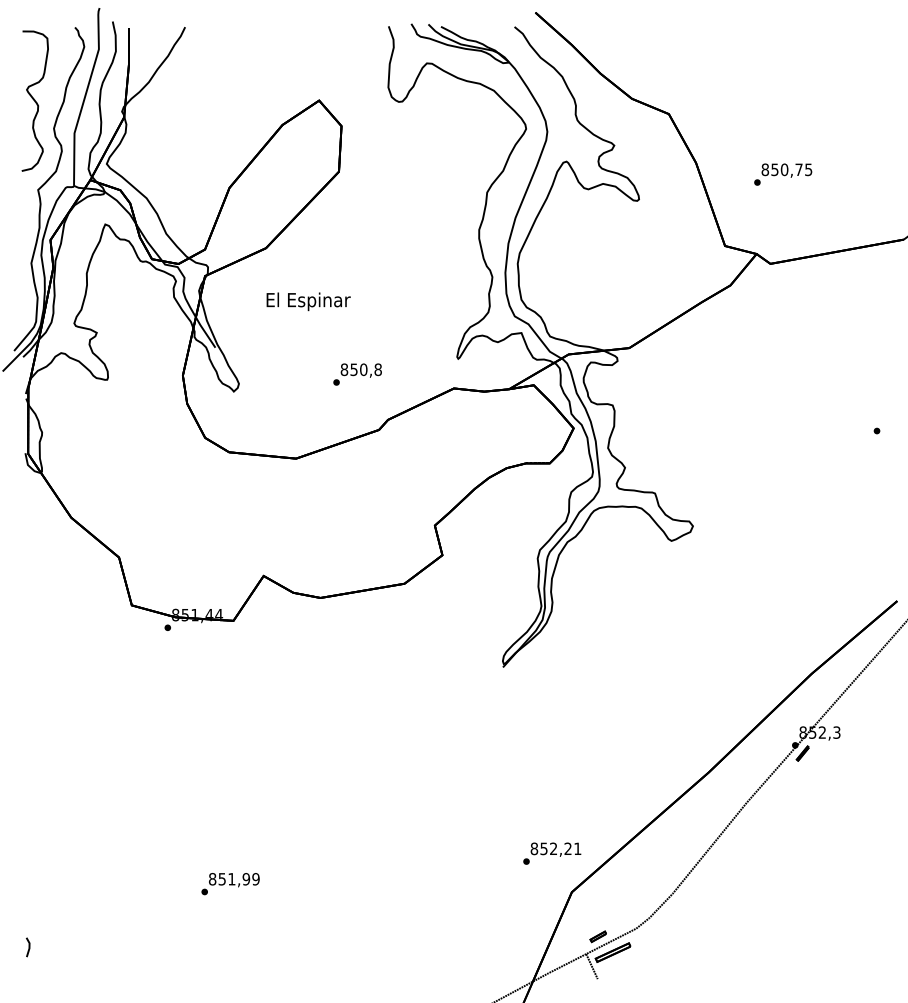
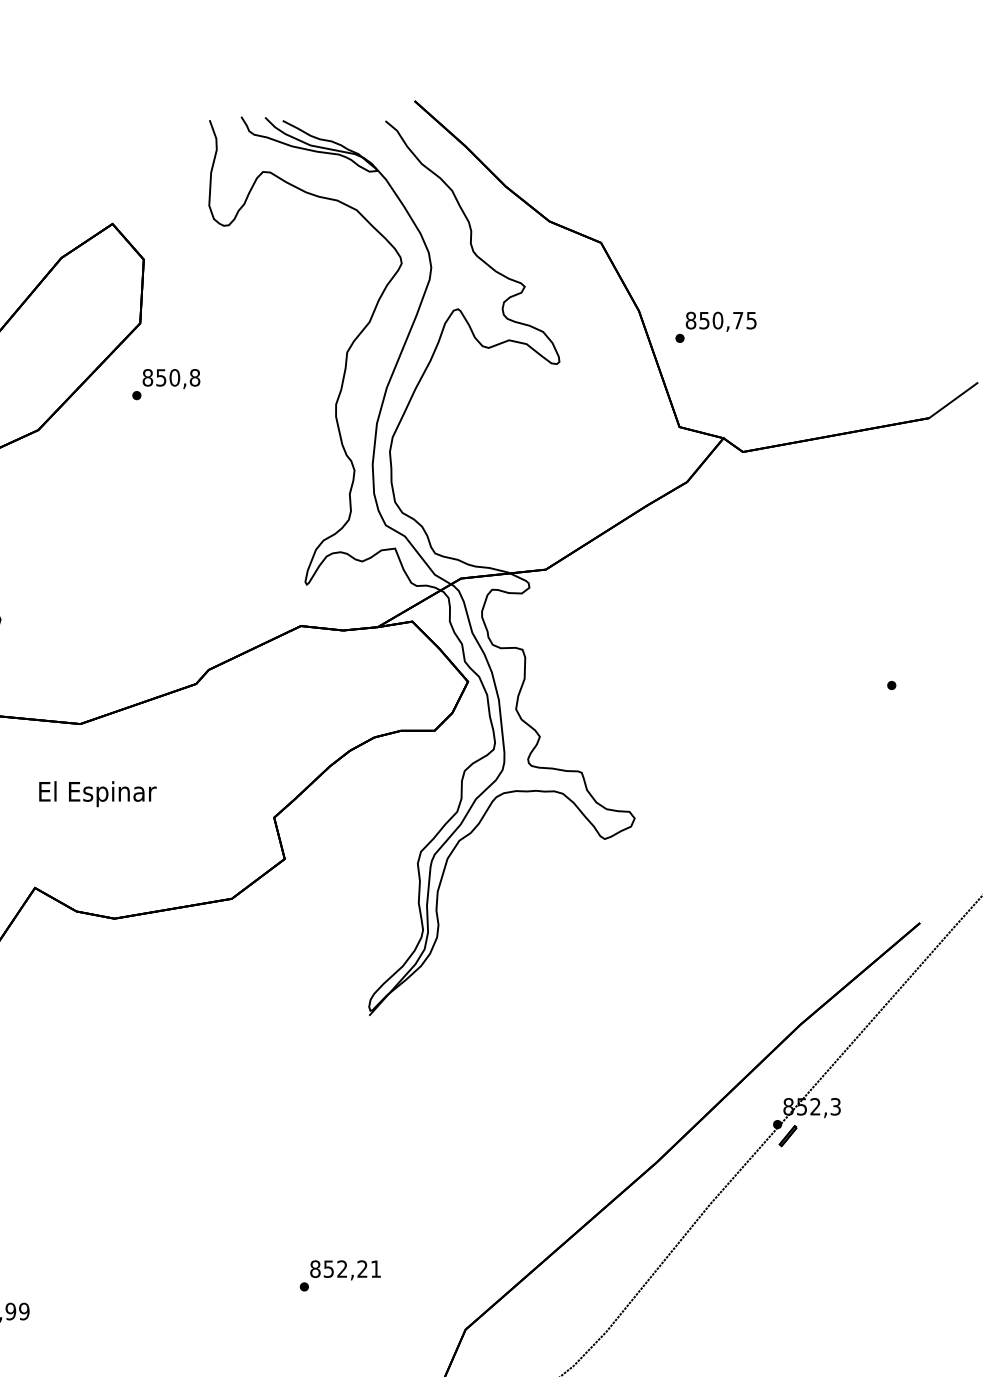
text: (783, 174) -> (716, 327), moved
text: (308, 301) -> (97, 793), moved
text: (357, 374) -> (166, 384), moved
text: (552, 853) -> (340, 1275), moved

